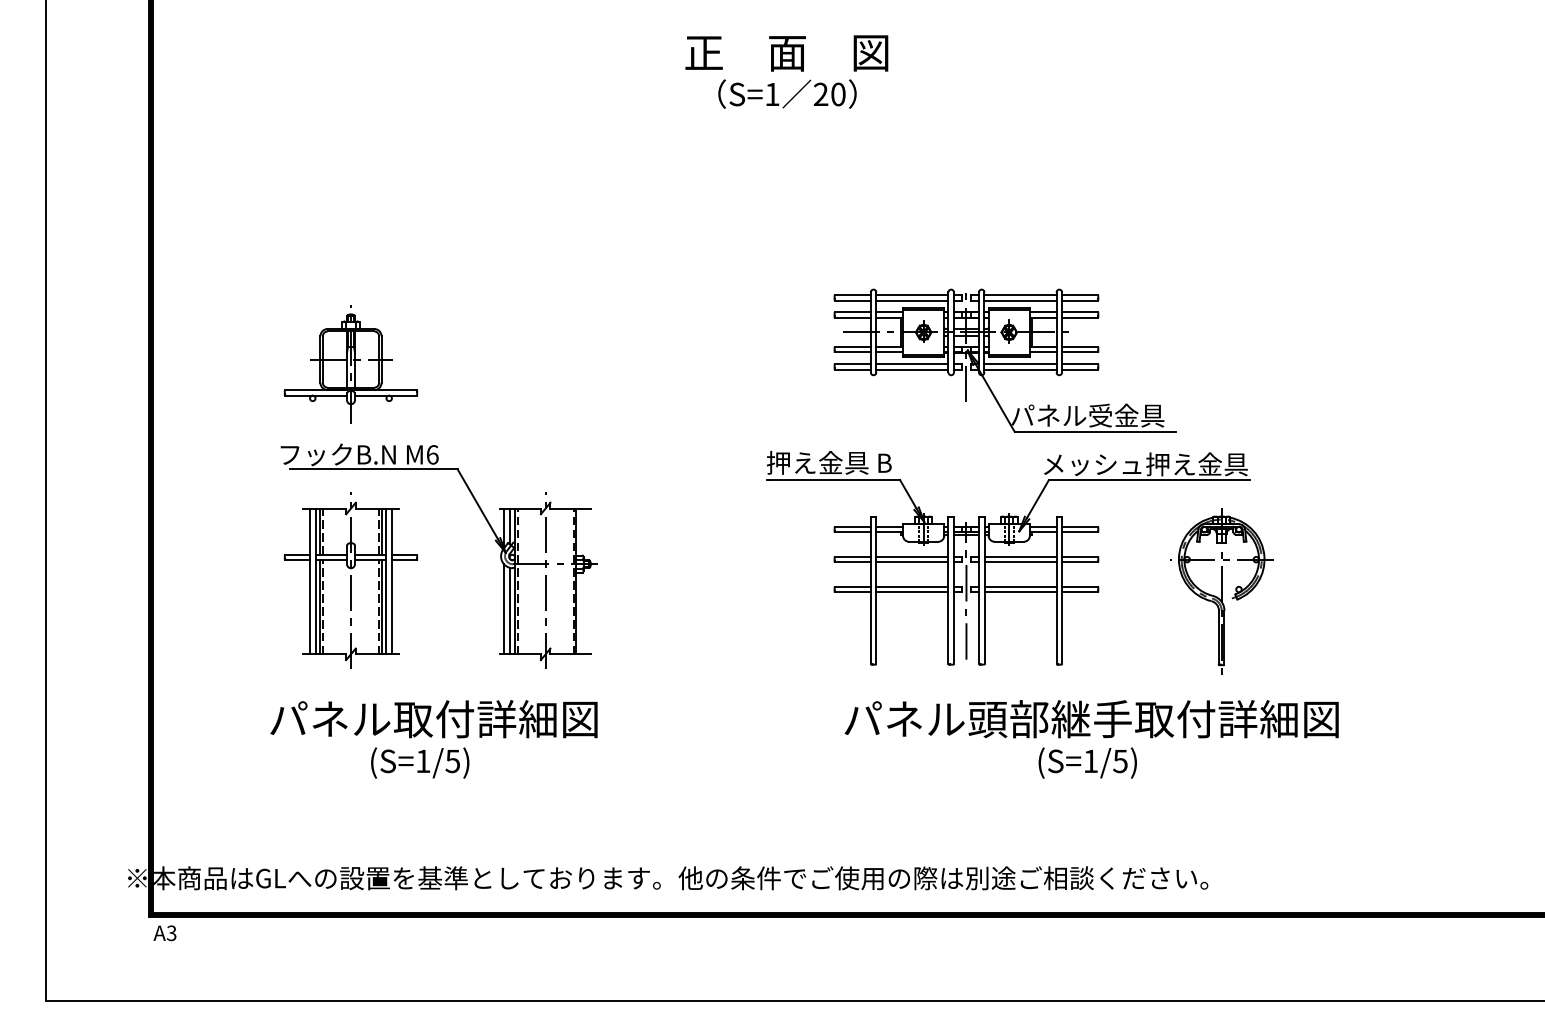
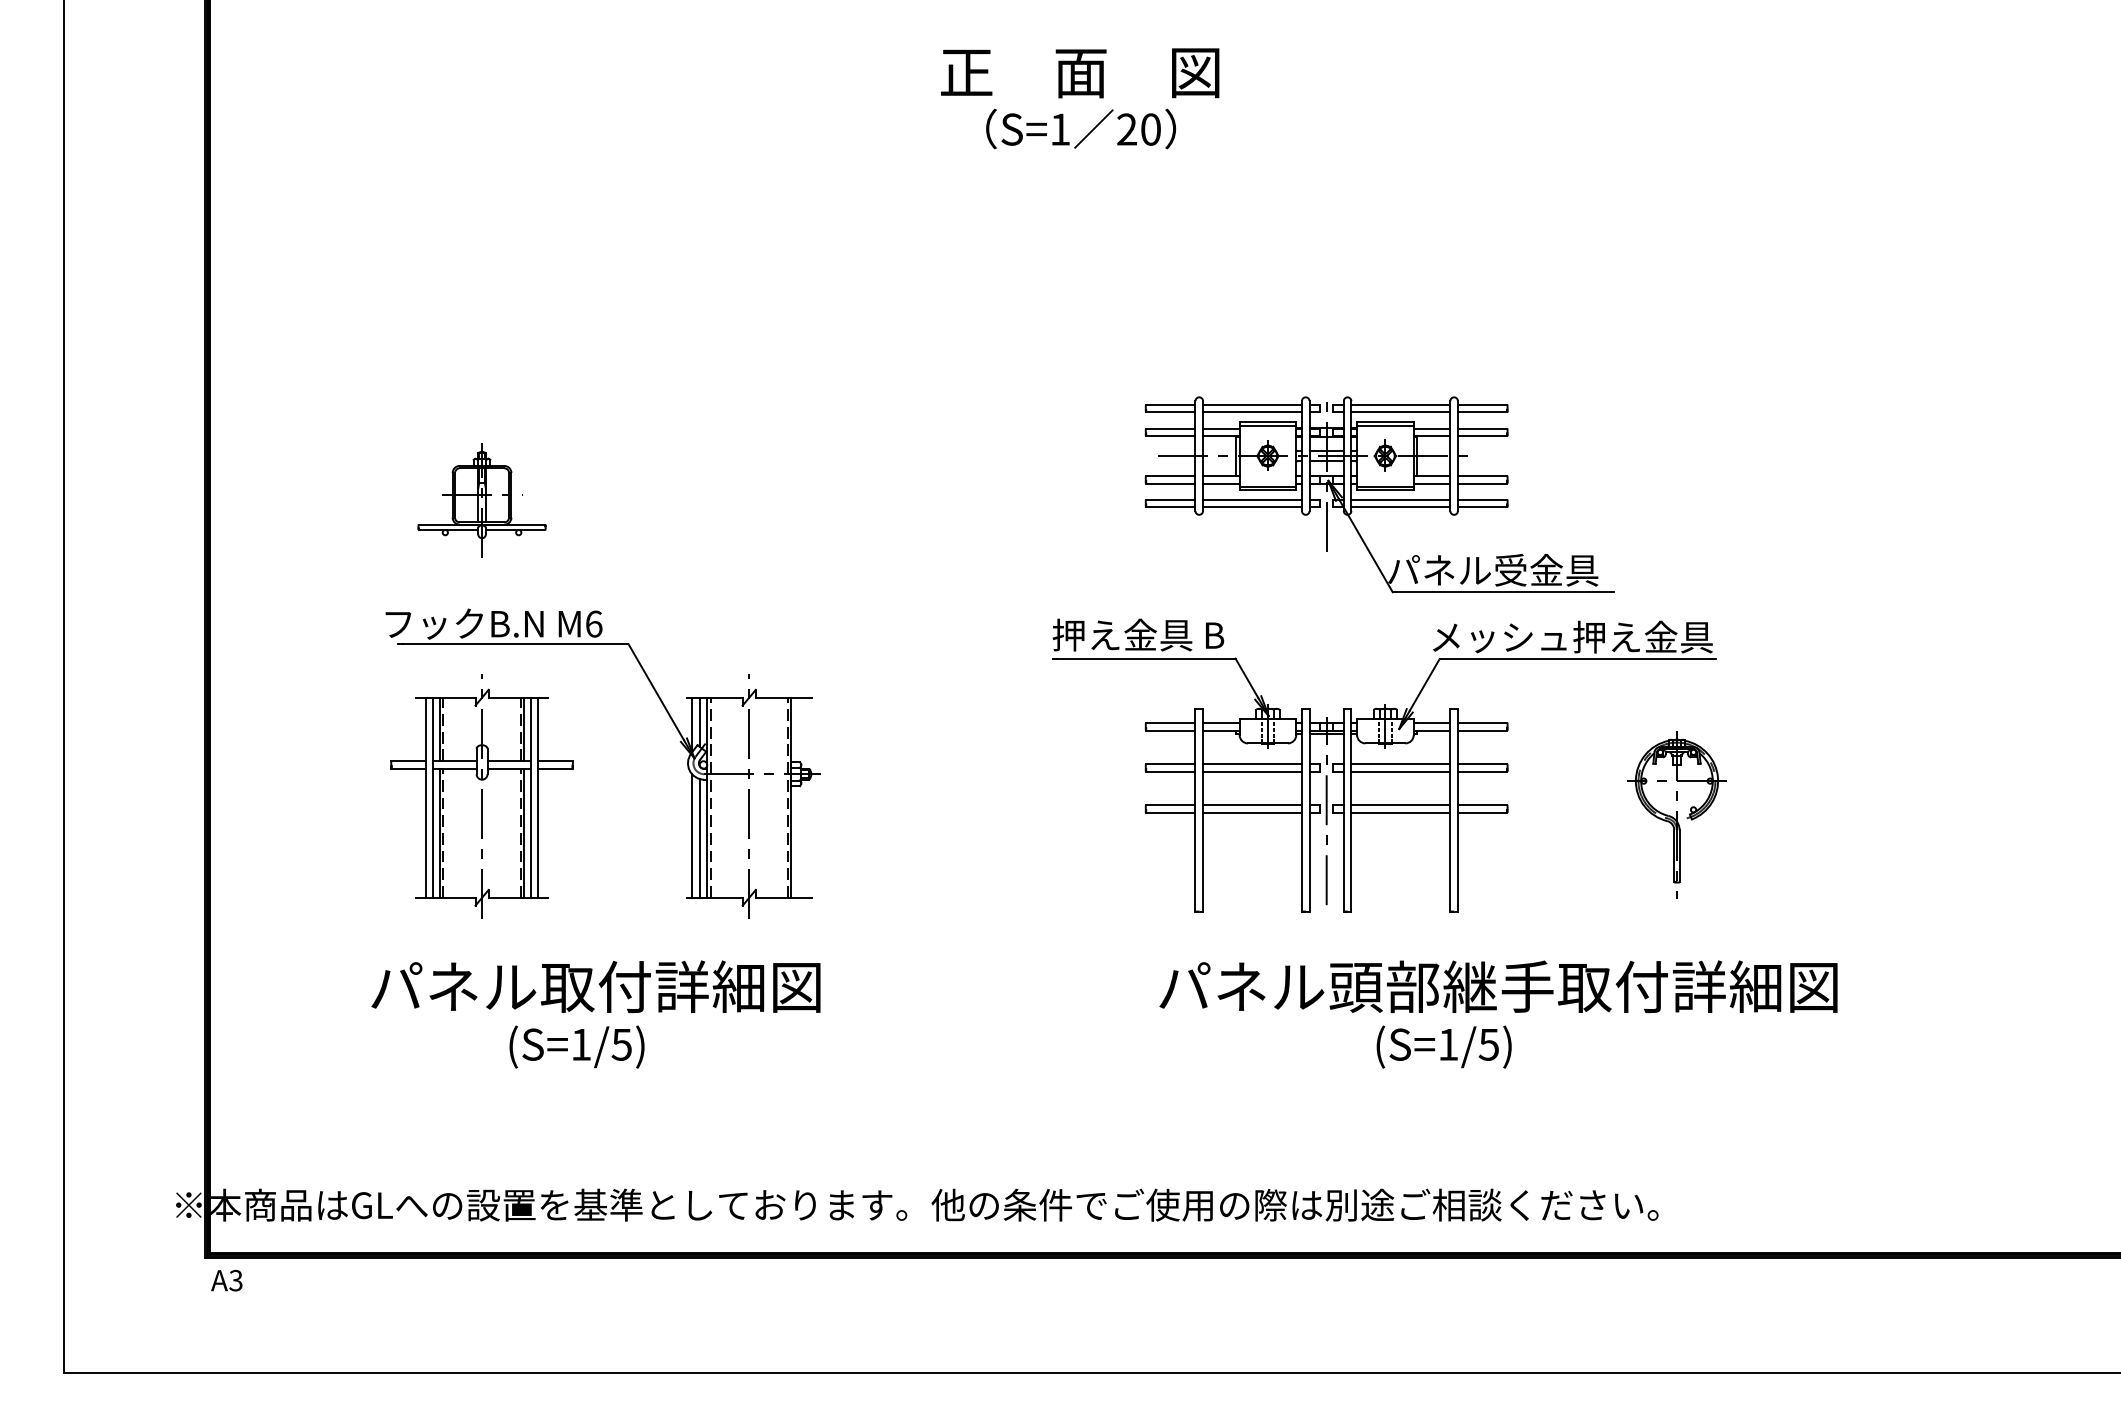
part: (350, 364) -> (481, 499), size x0.7
part: (1221, 591) -> (1676, 811), size x0.7
text: (1087, 762) -> (1443, 1046), moved

